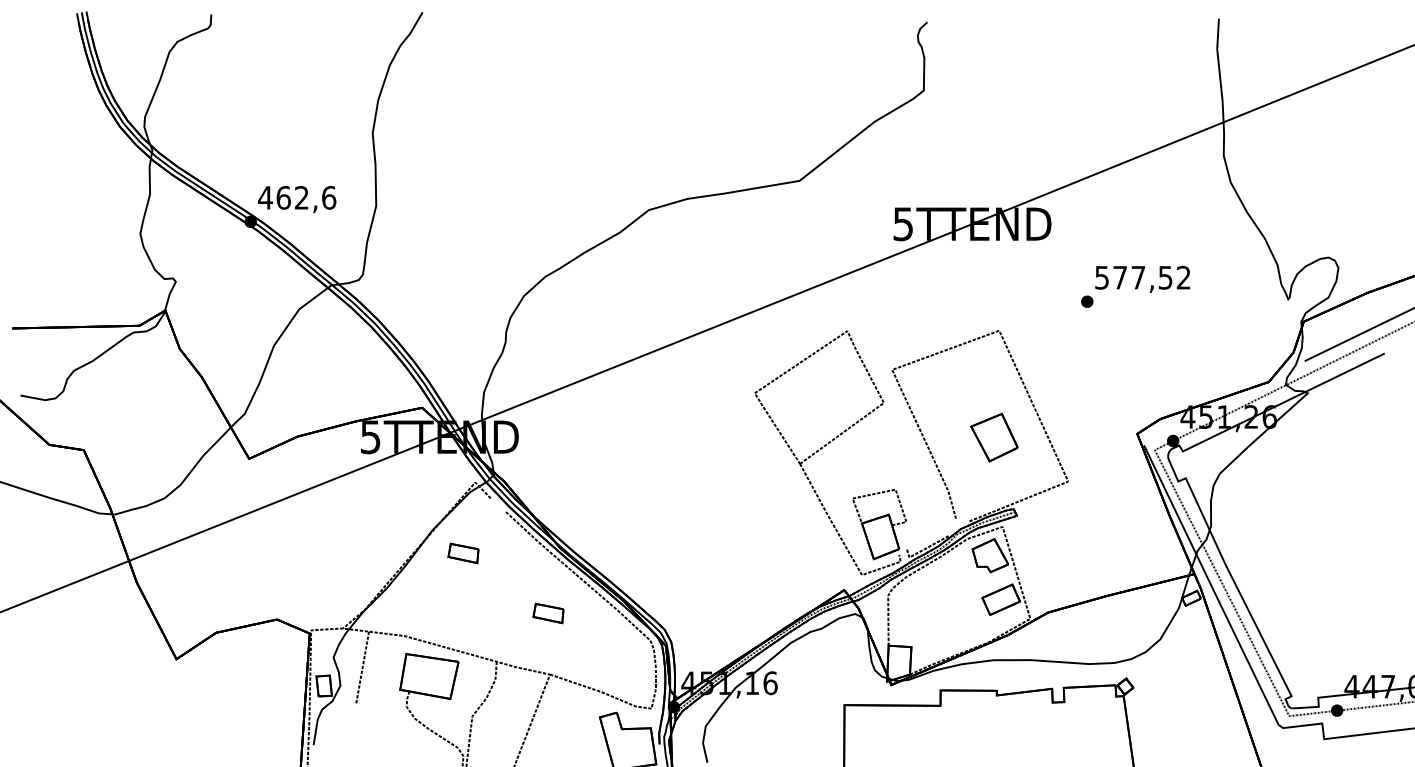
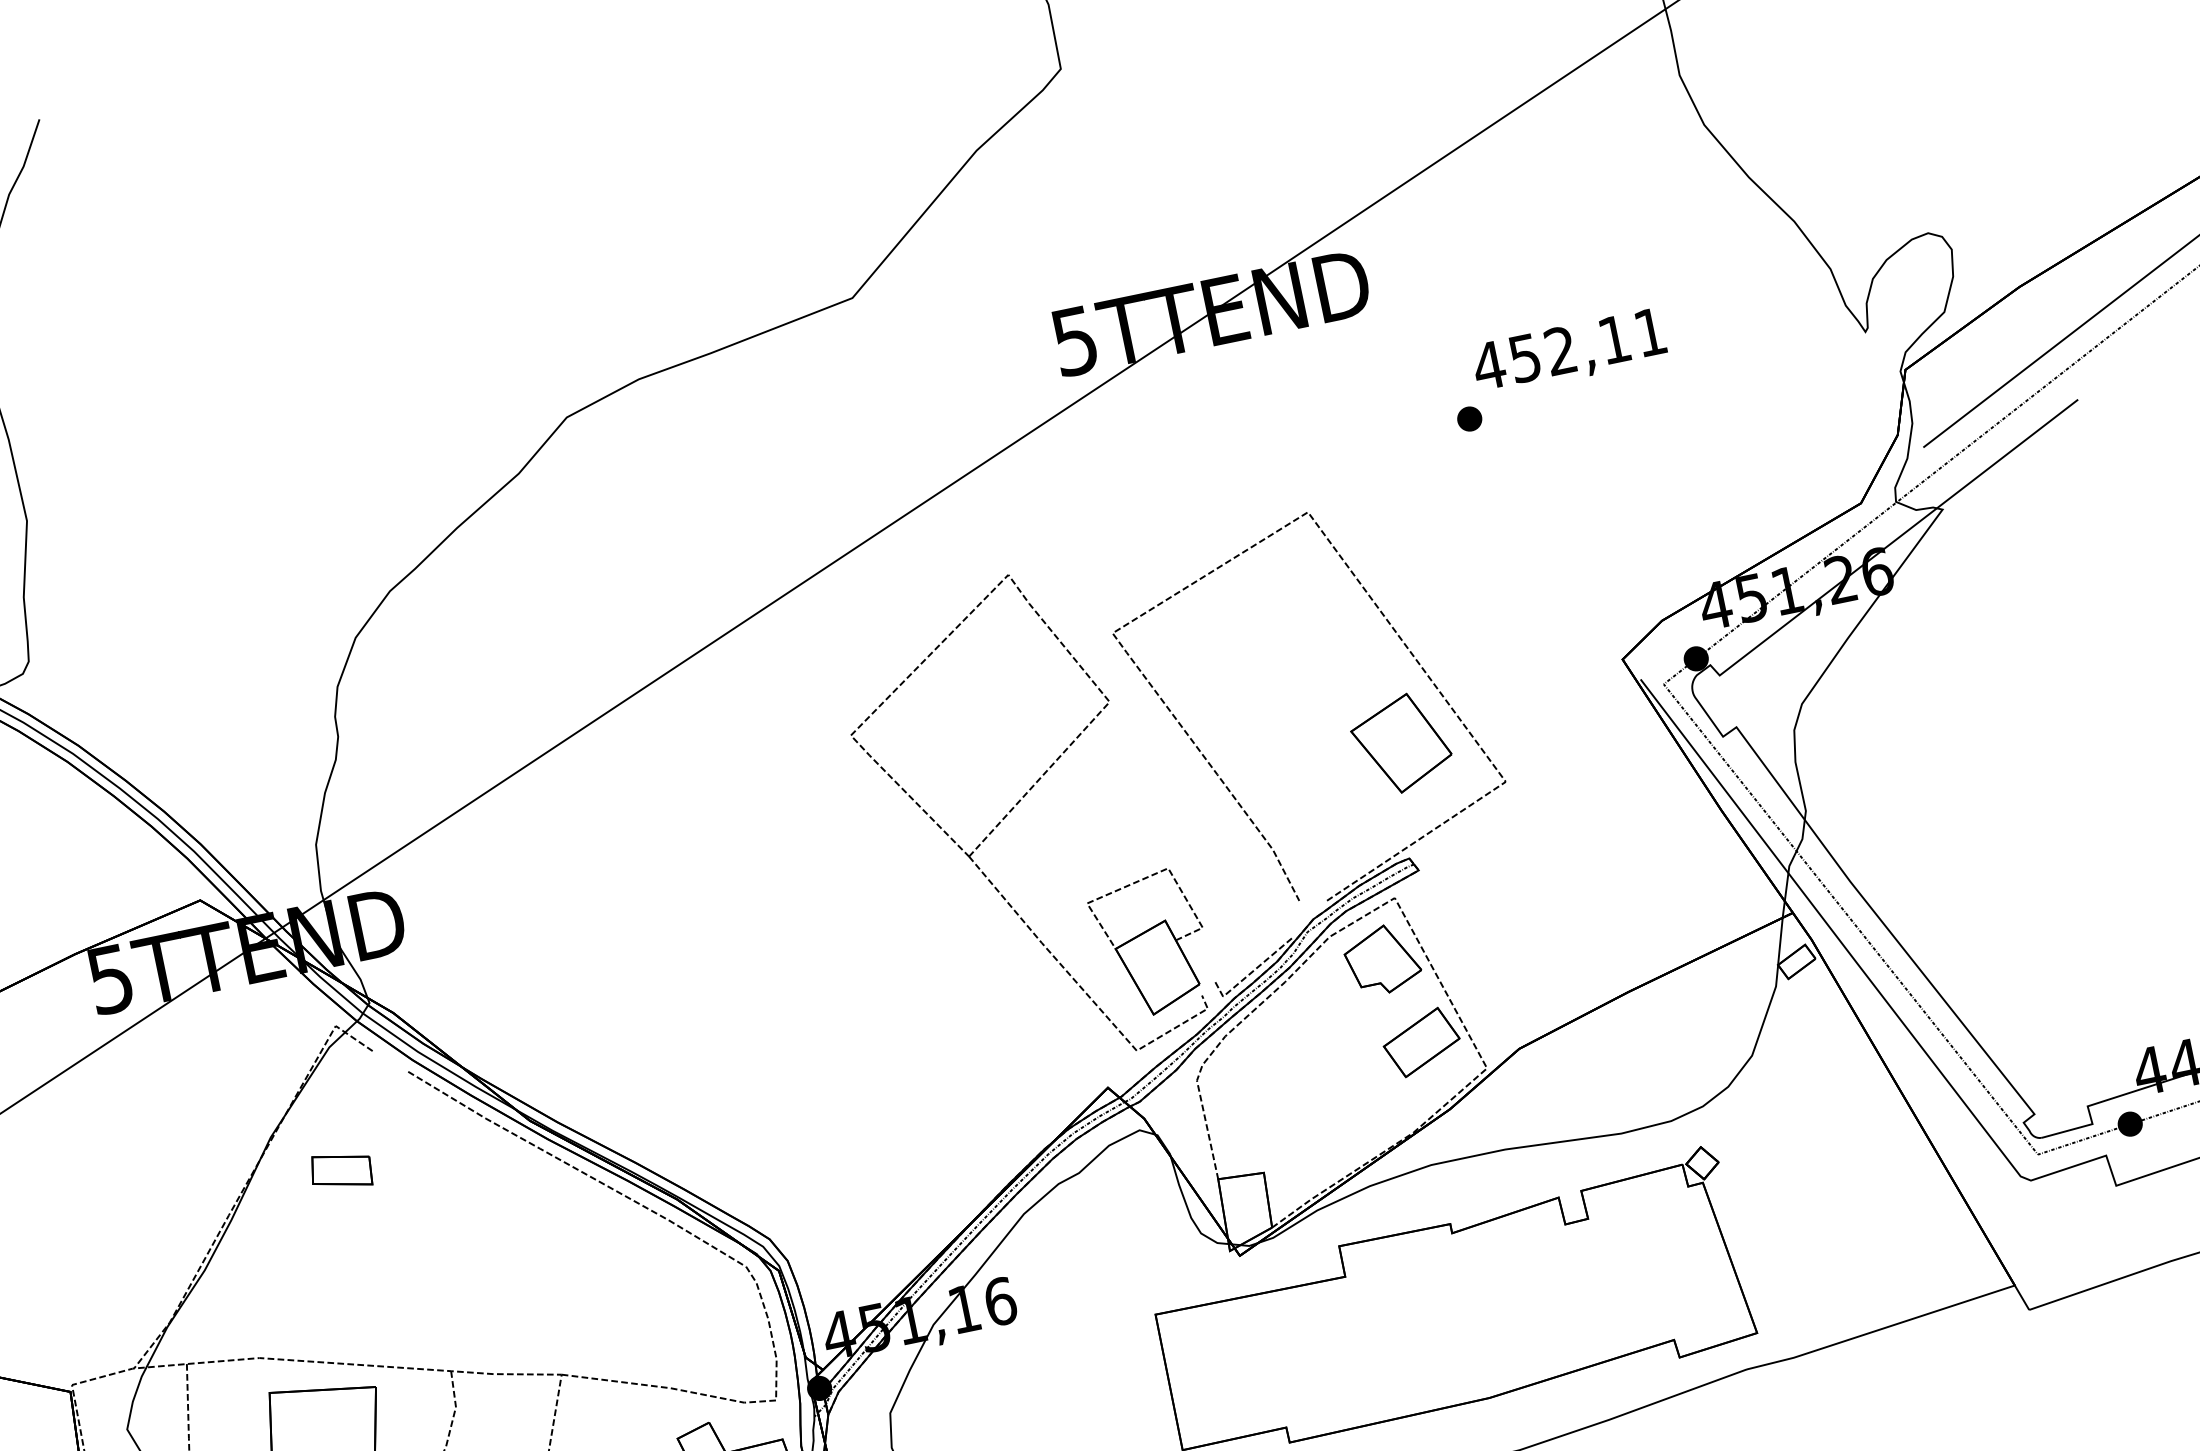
text: (1142, 277) -> (1568, 348), 577,52 -> 452,11
part: (994, 437) -> (1401, 743), moved
part: (548, 613) -> (533, 1254), removed

